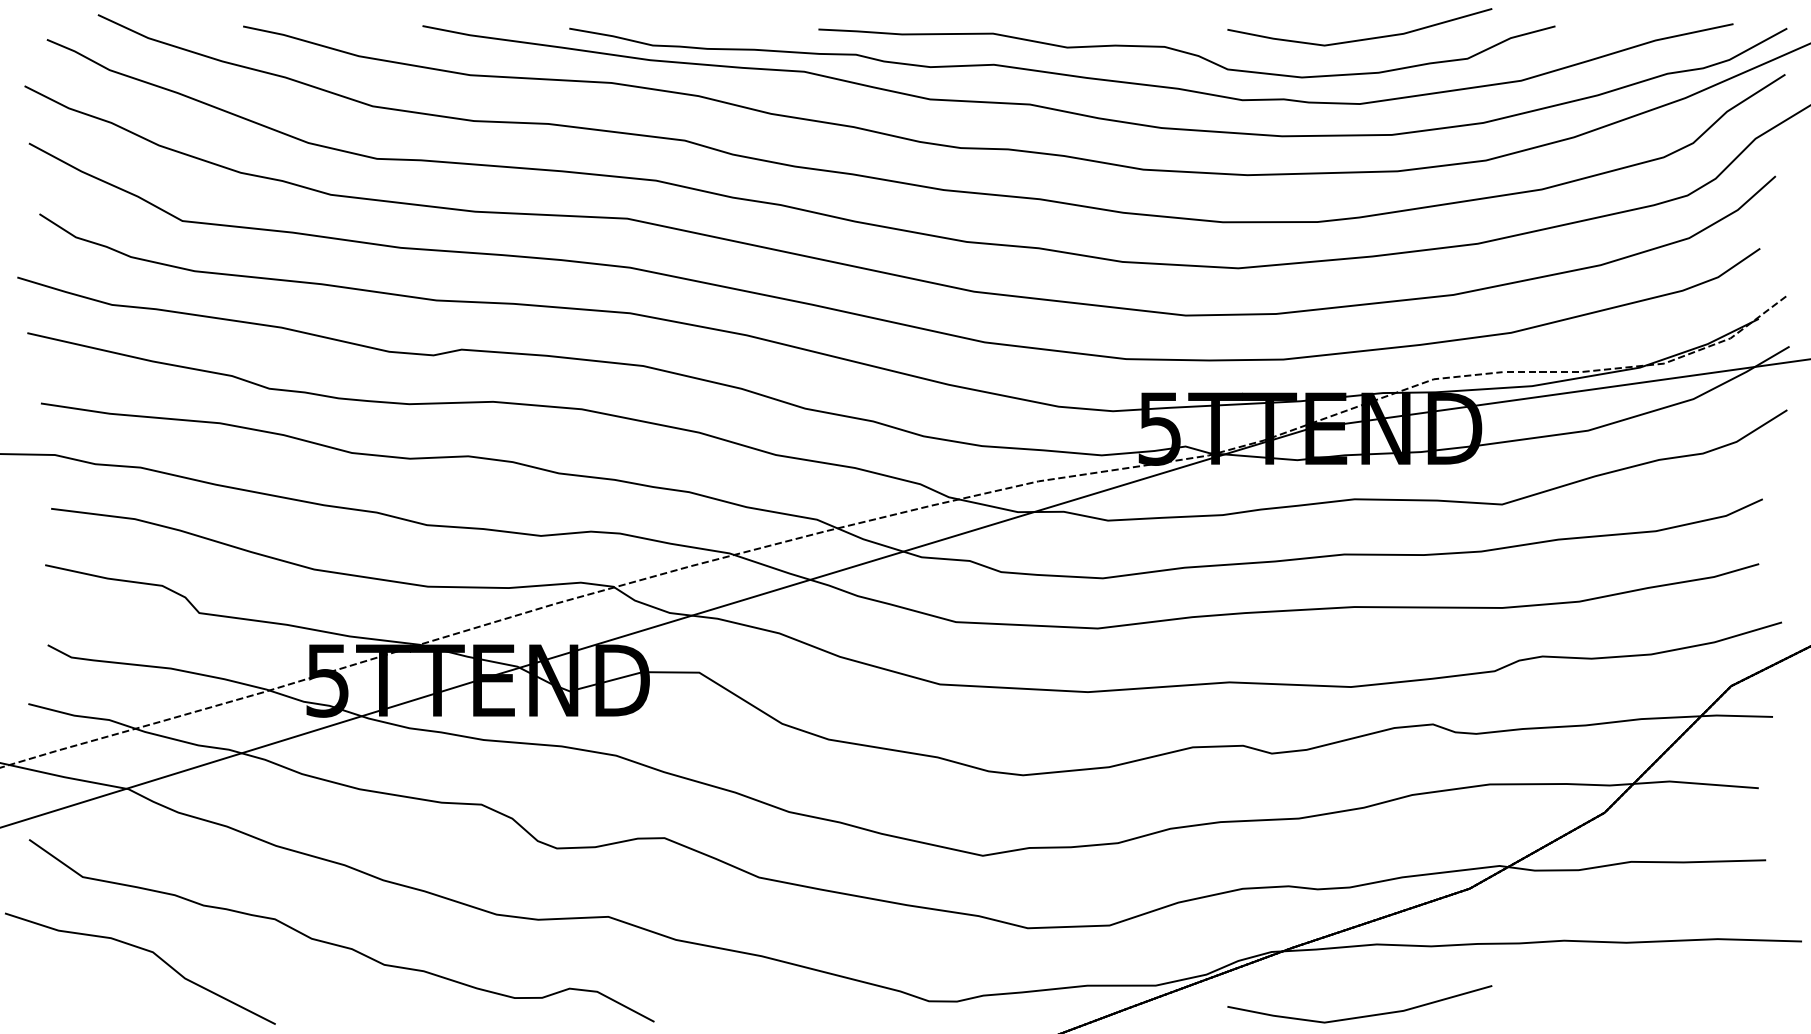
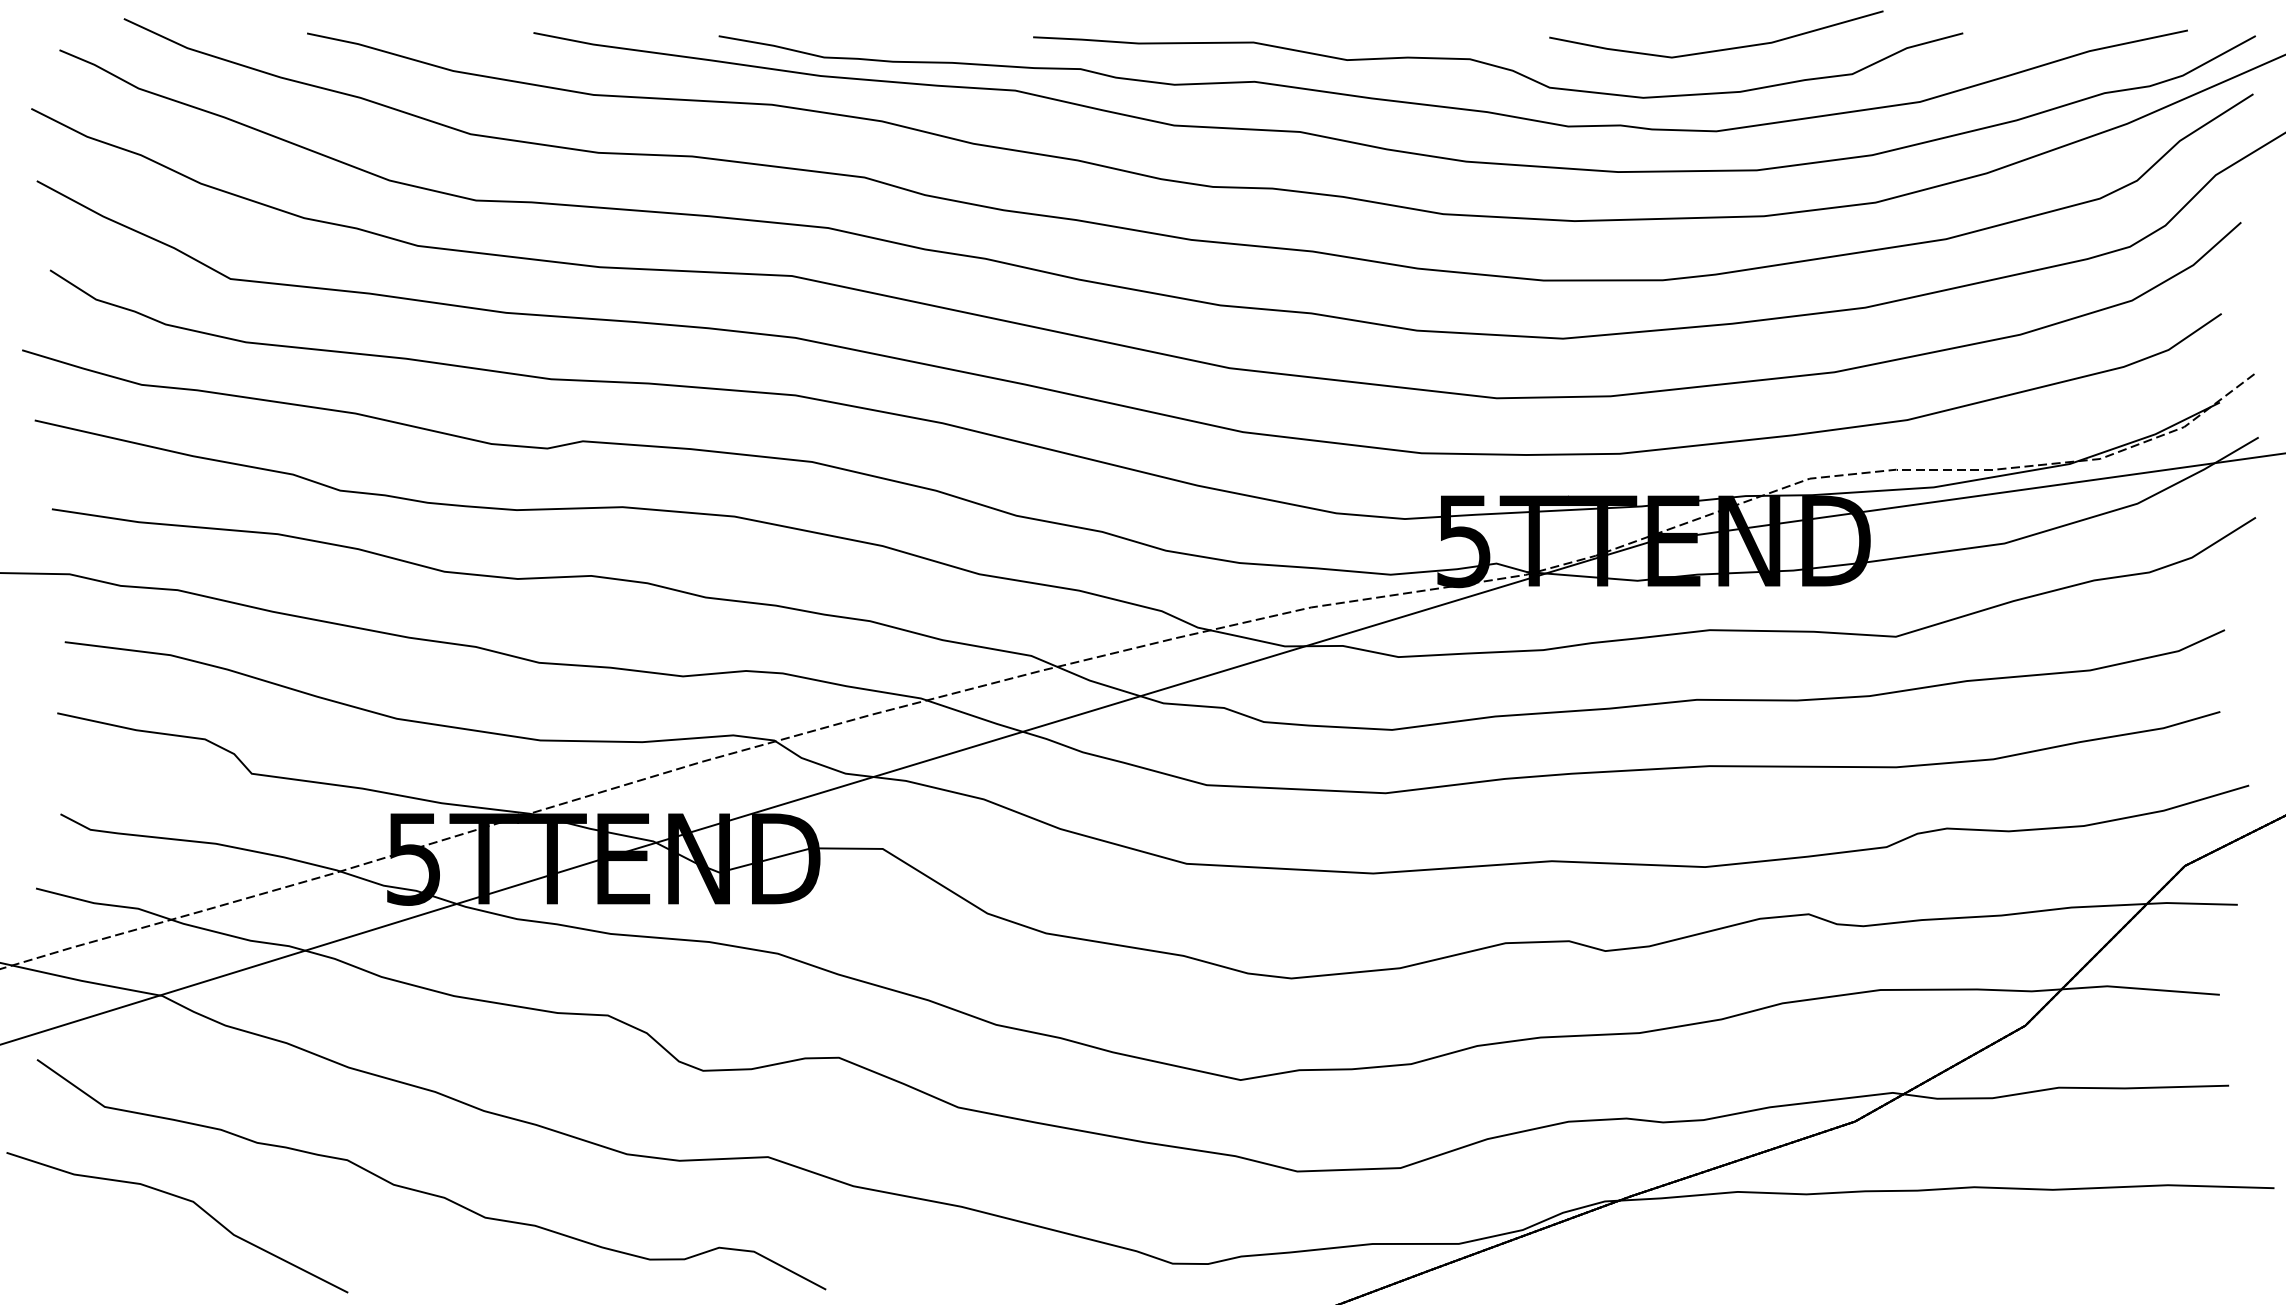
part: (1360, 1016) -> (1717, 1282), removed

